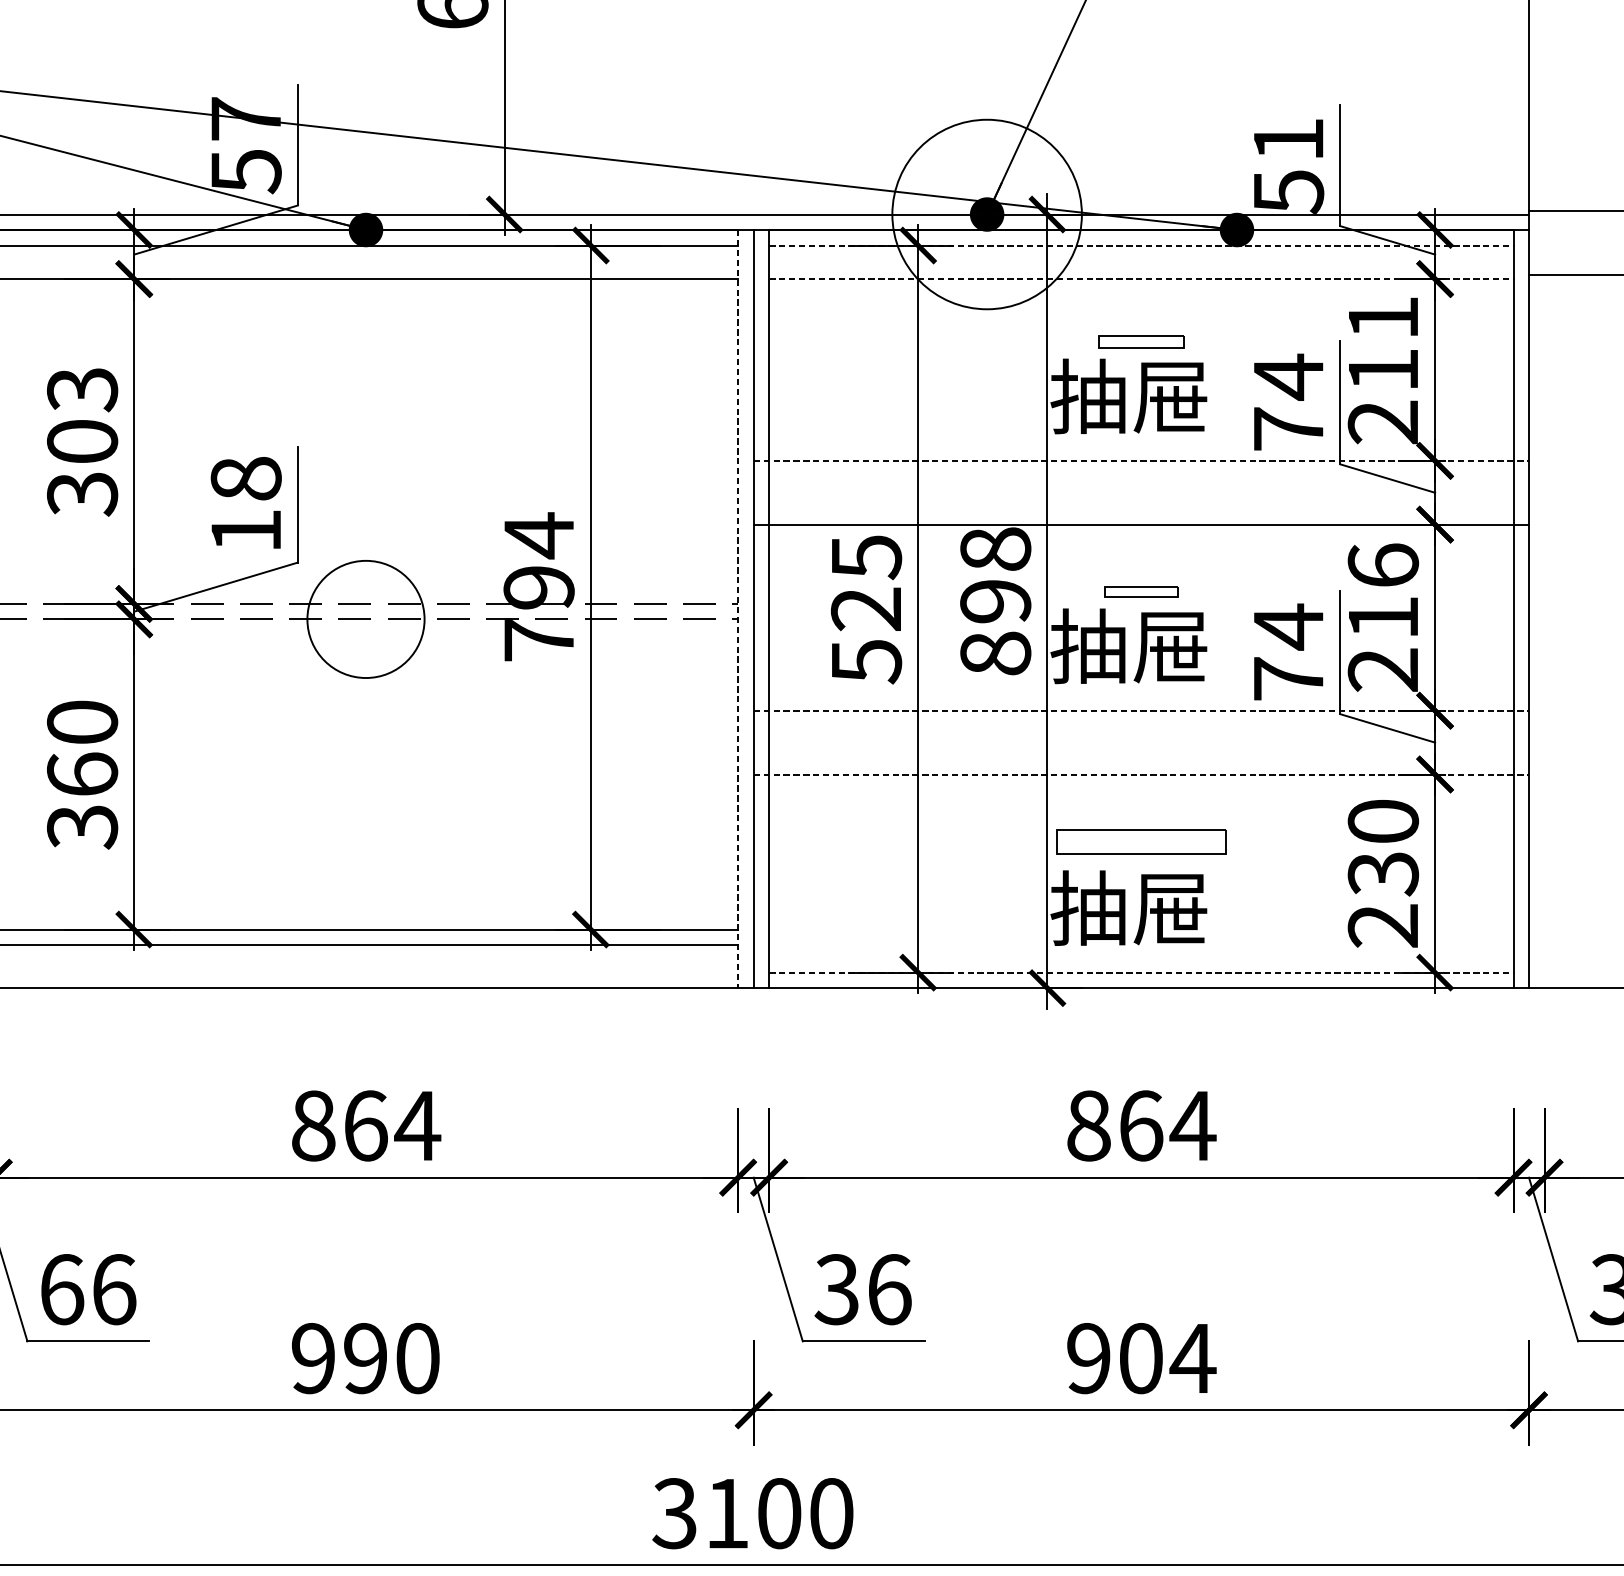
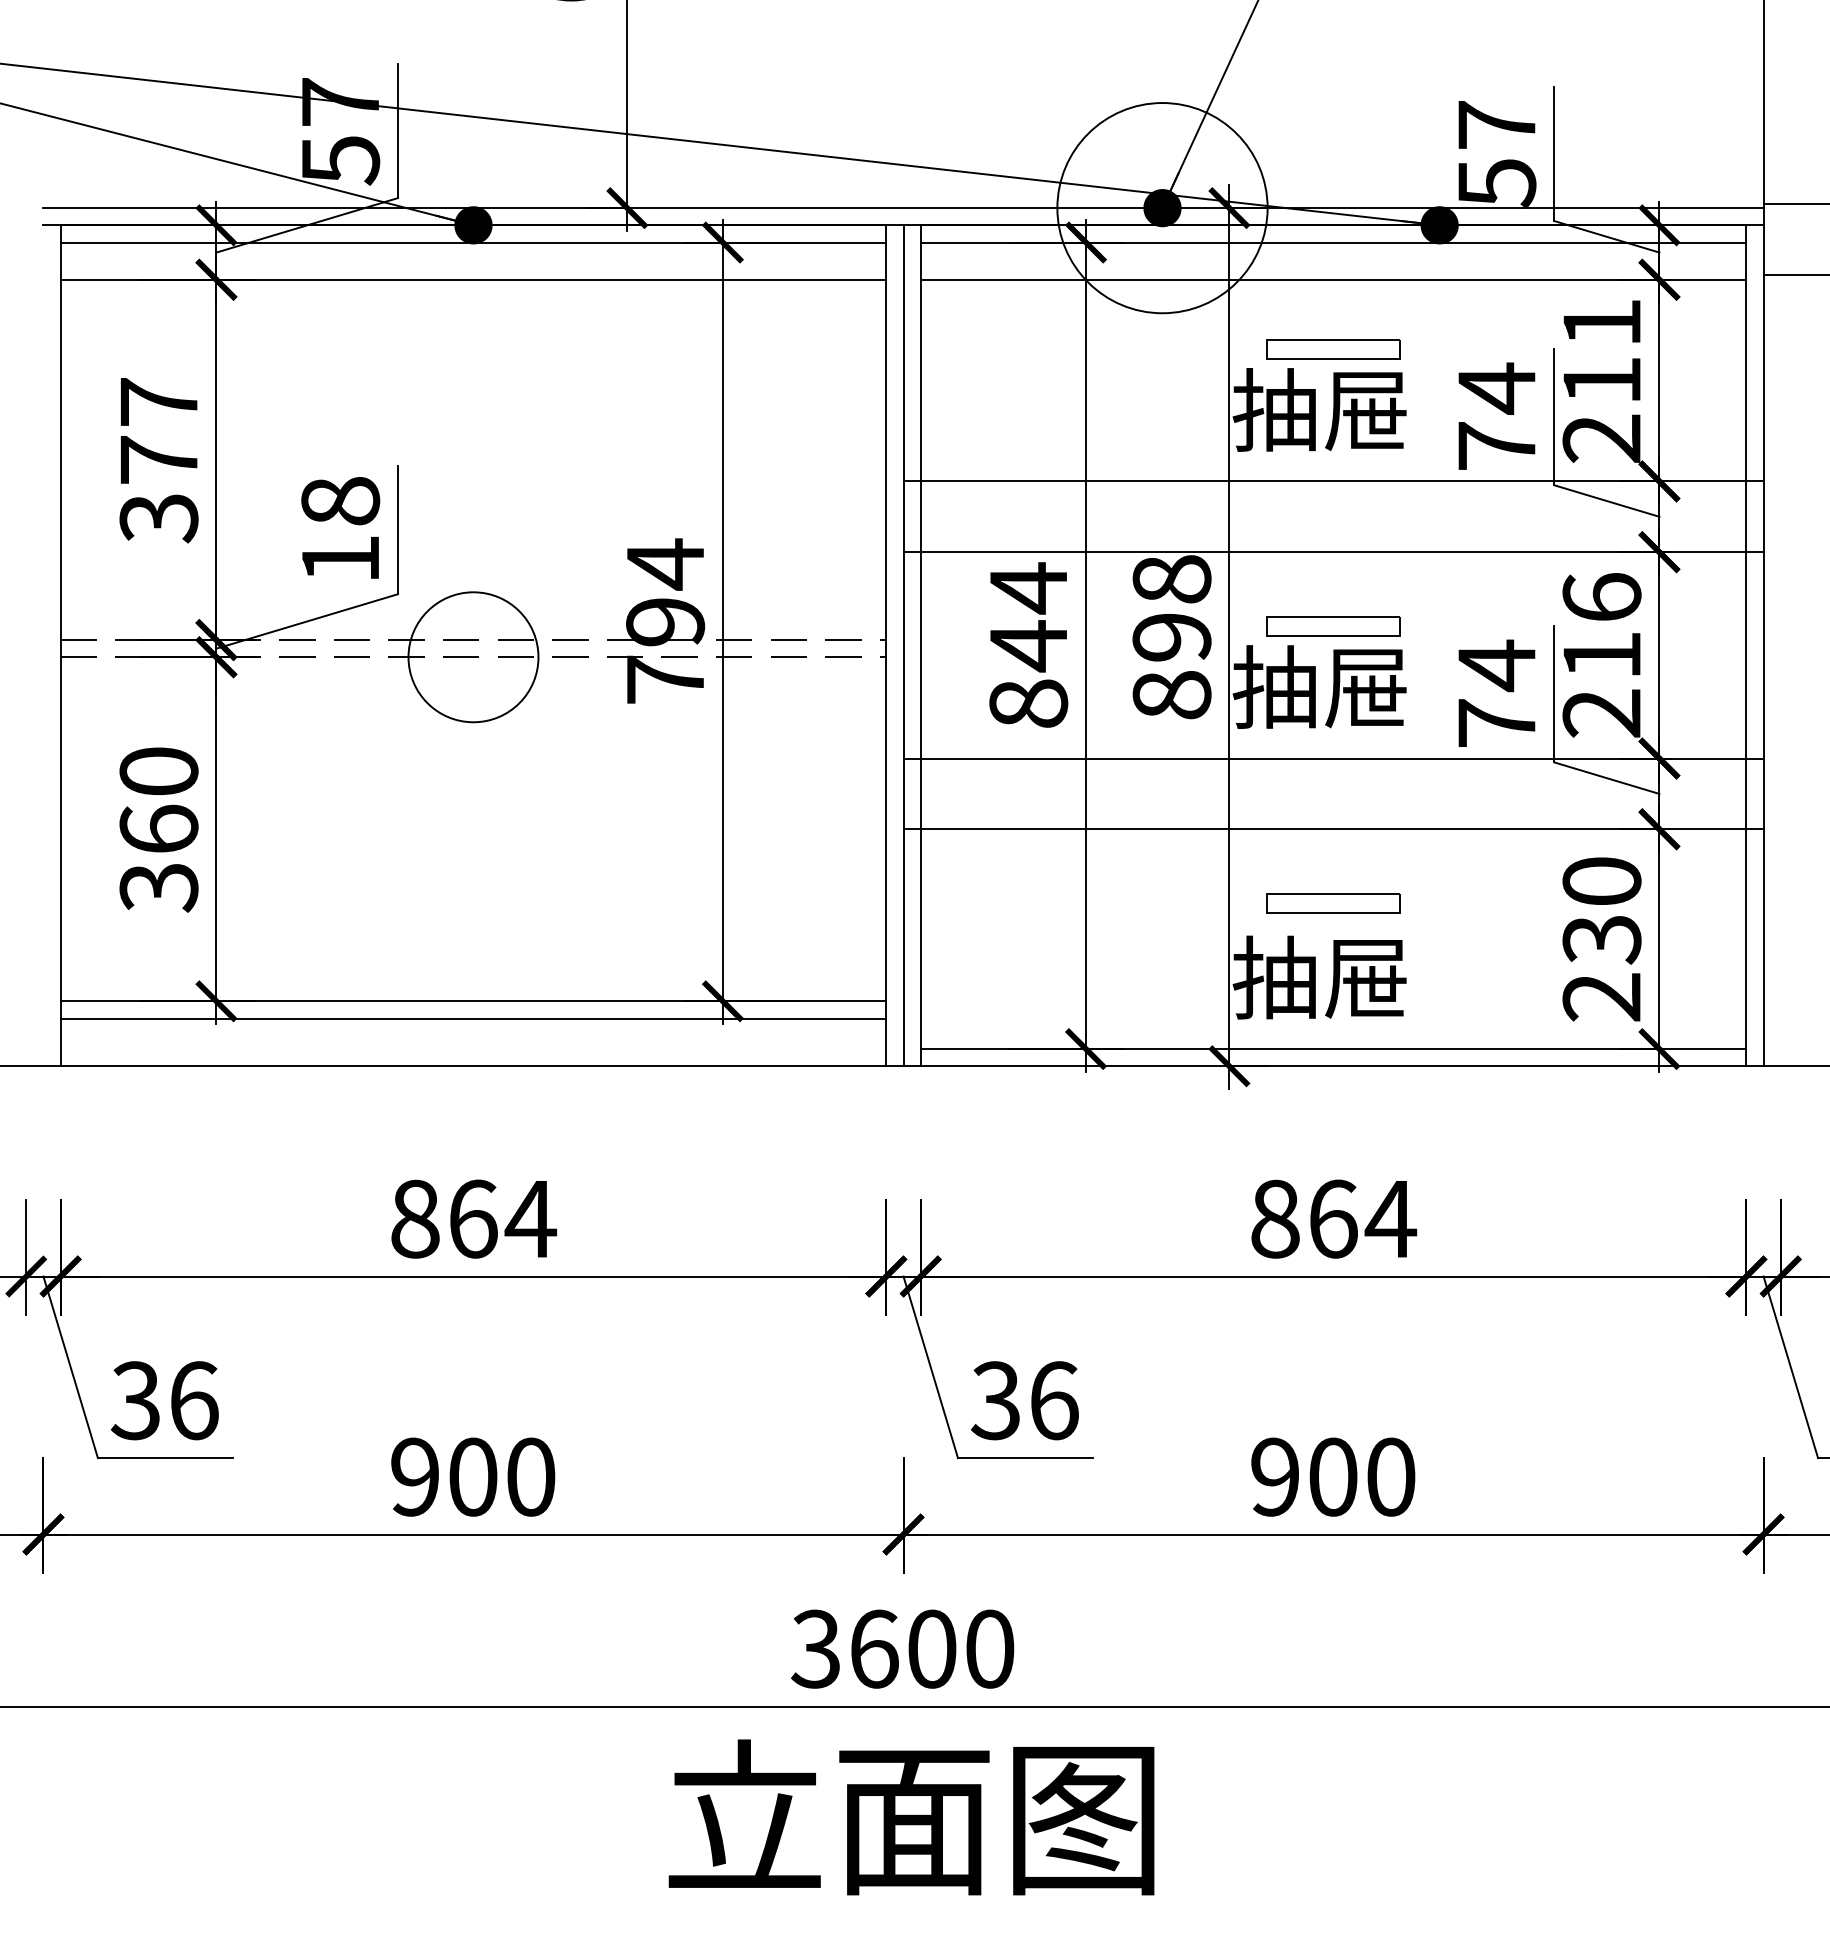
text: (1288, 139) -> (1496, 124), 51 -> 57
line: (1141, 245) -> (1333, 242), dashed -> solid
line: (1141, 278) -> (1333, 279), dashed -> solid
part: (1141, 341) -> (1333, 349), size x1.43
text: (82, 414) -> (158, 430), 303 -> 377
line: (1142, 460) -> (1334, 481), dashed -> solid
part: (1141, 591) -> (1333, 626), size x1.67
text: (866, 608) -> (1028, 645), 525 -> 844
line: (738, 609) -> (886, 646), dashed -> solid
line: (1142, 710) -> (1334, 758), dashed -> solid
line: (1142, 774) -> (1334, 829), dashed -> solid
part: (1141, 841) -> (1333, 903), size x0.71
line: (1141, 973) -> (1333, 1049), dashed -> solid
text: (61, 1289) -> (135, 1400), 66 -> 36
text: (366, 1357) -> (473, 1476), 990 -> 900
text: (1192, 1357) -> (1390, 1476), 904 -> 900
text: (727, 1513) -> (874, 1648), 3100 -> 3600

